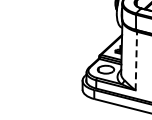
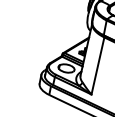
line: (136, 60) -> (98, 65), dashed -> solid

